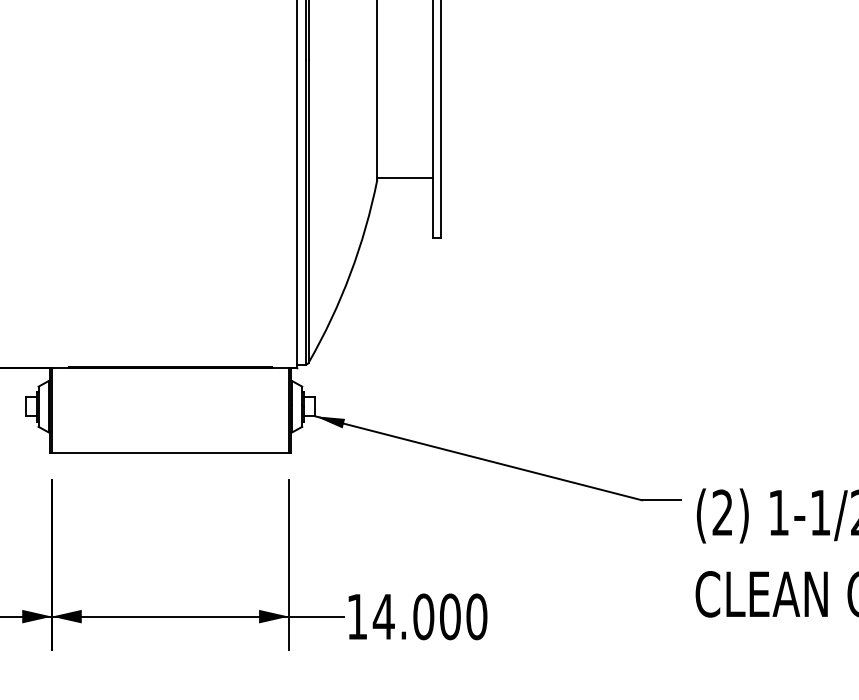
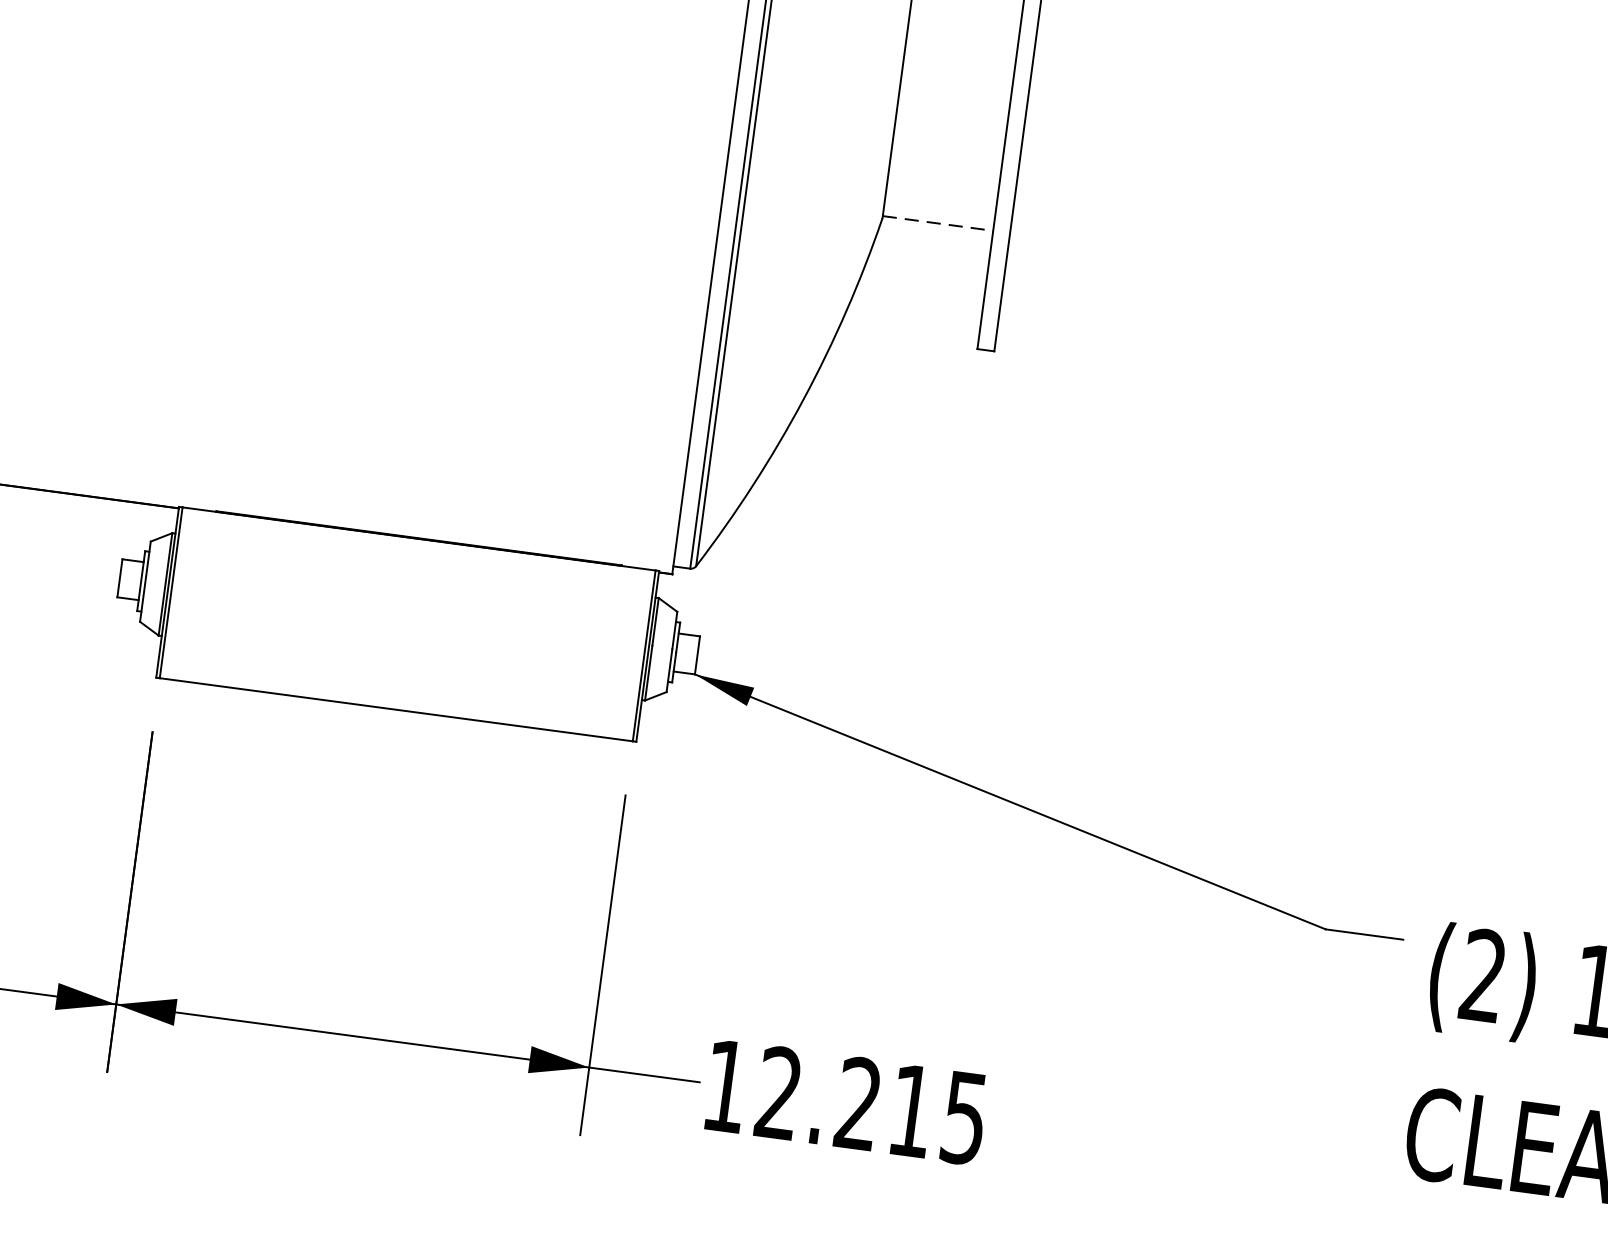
line: (405, 178) -> (938, 223), solid -> dashed
text: (429, 616) -> (870, 1104), 14.000 -> 12.215

